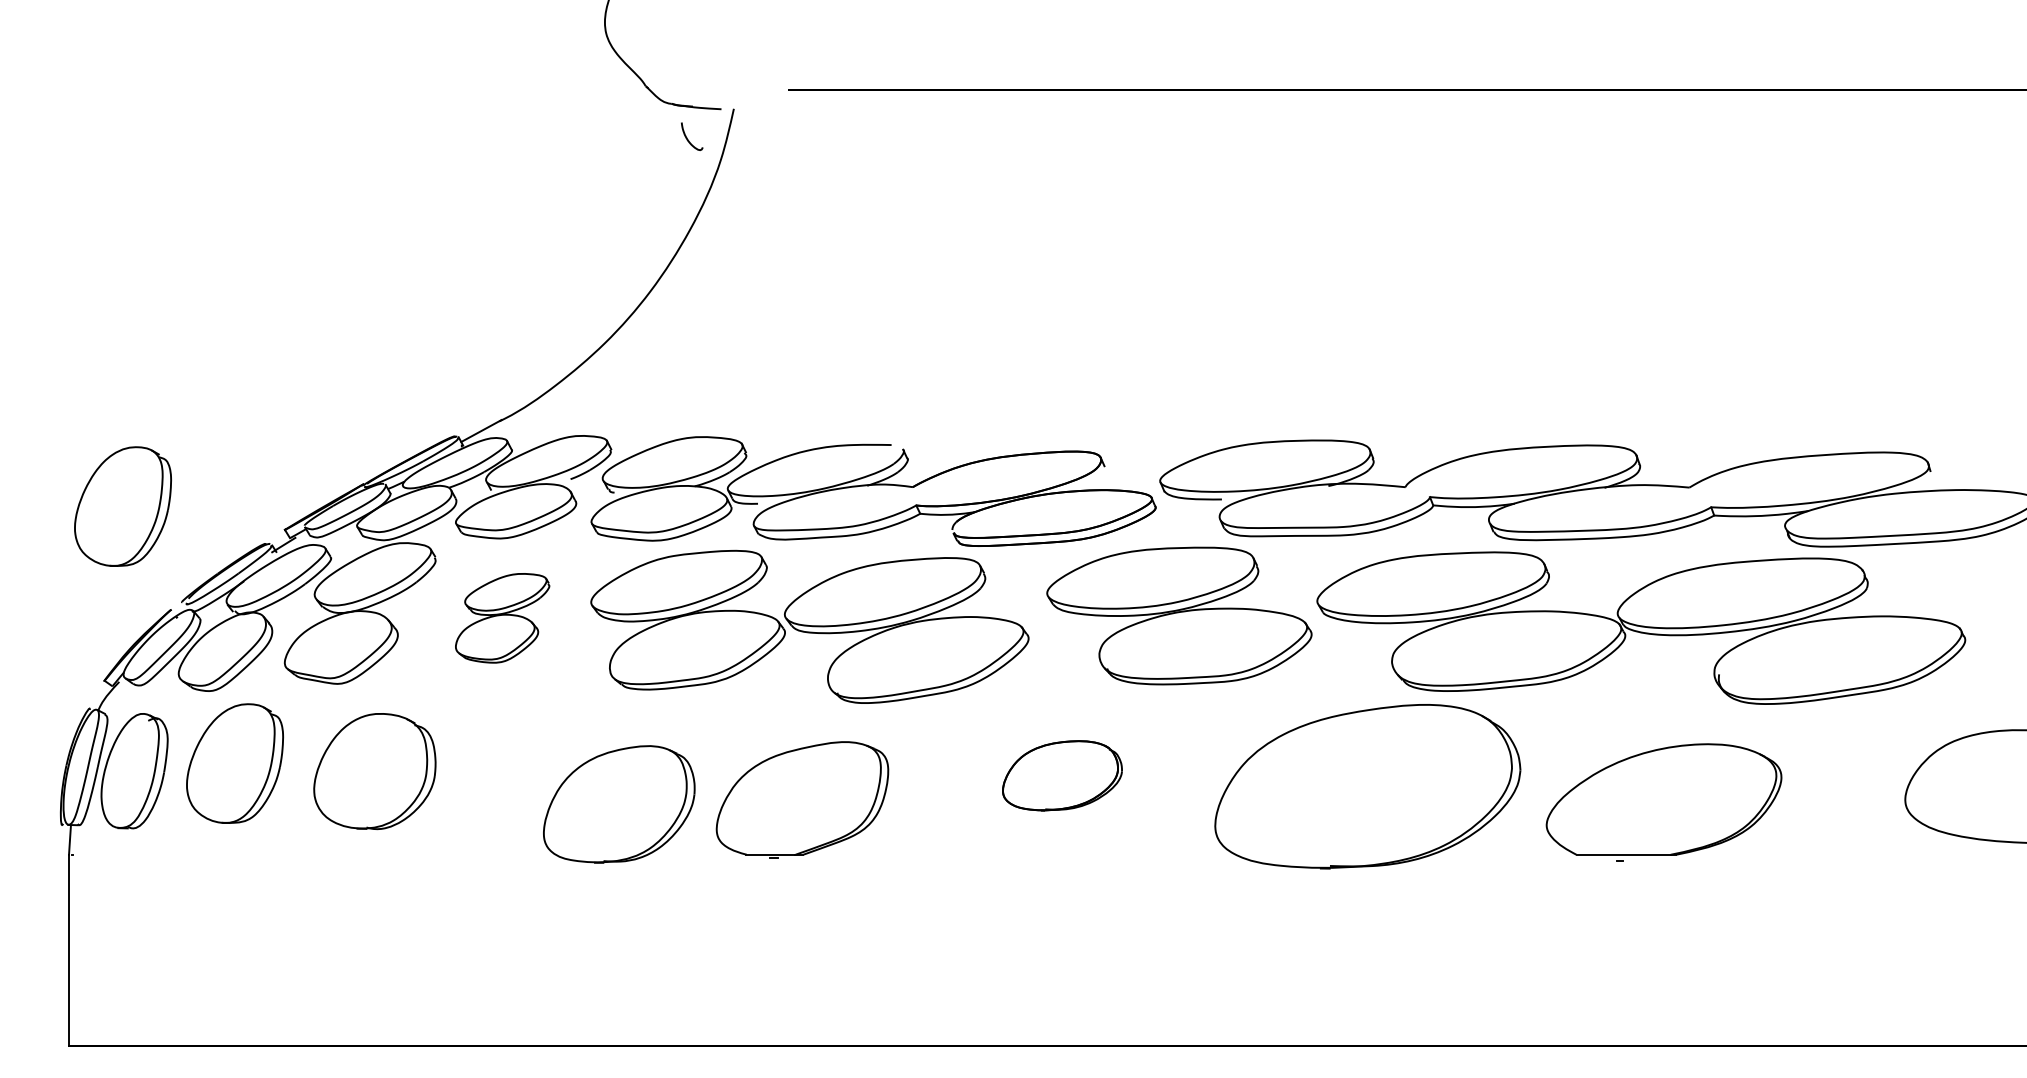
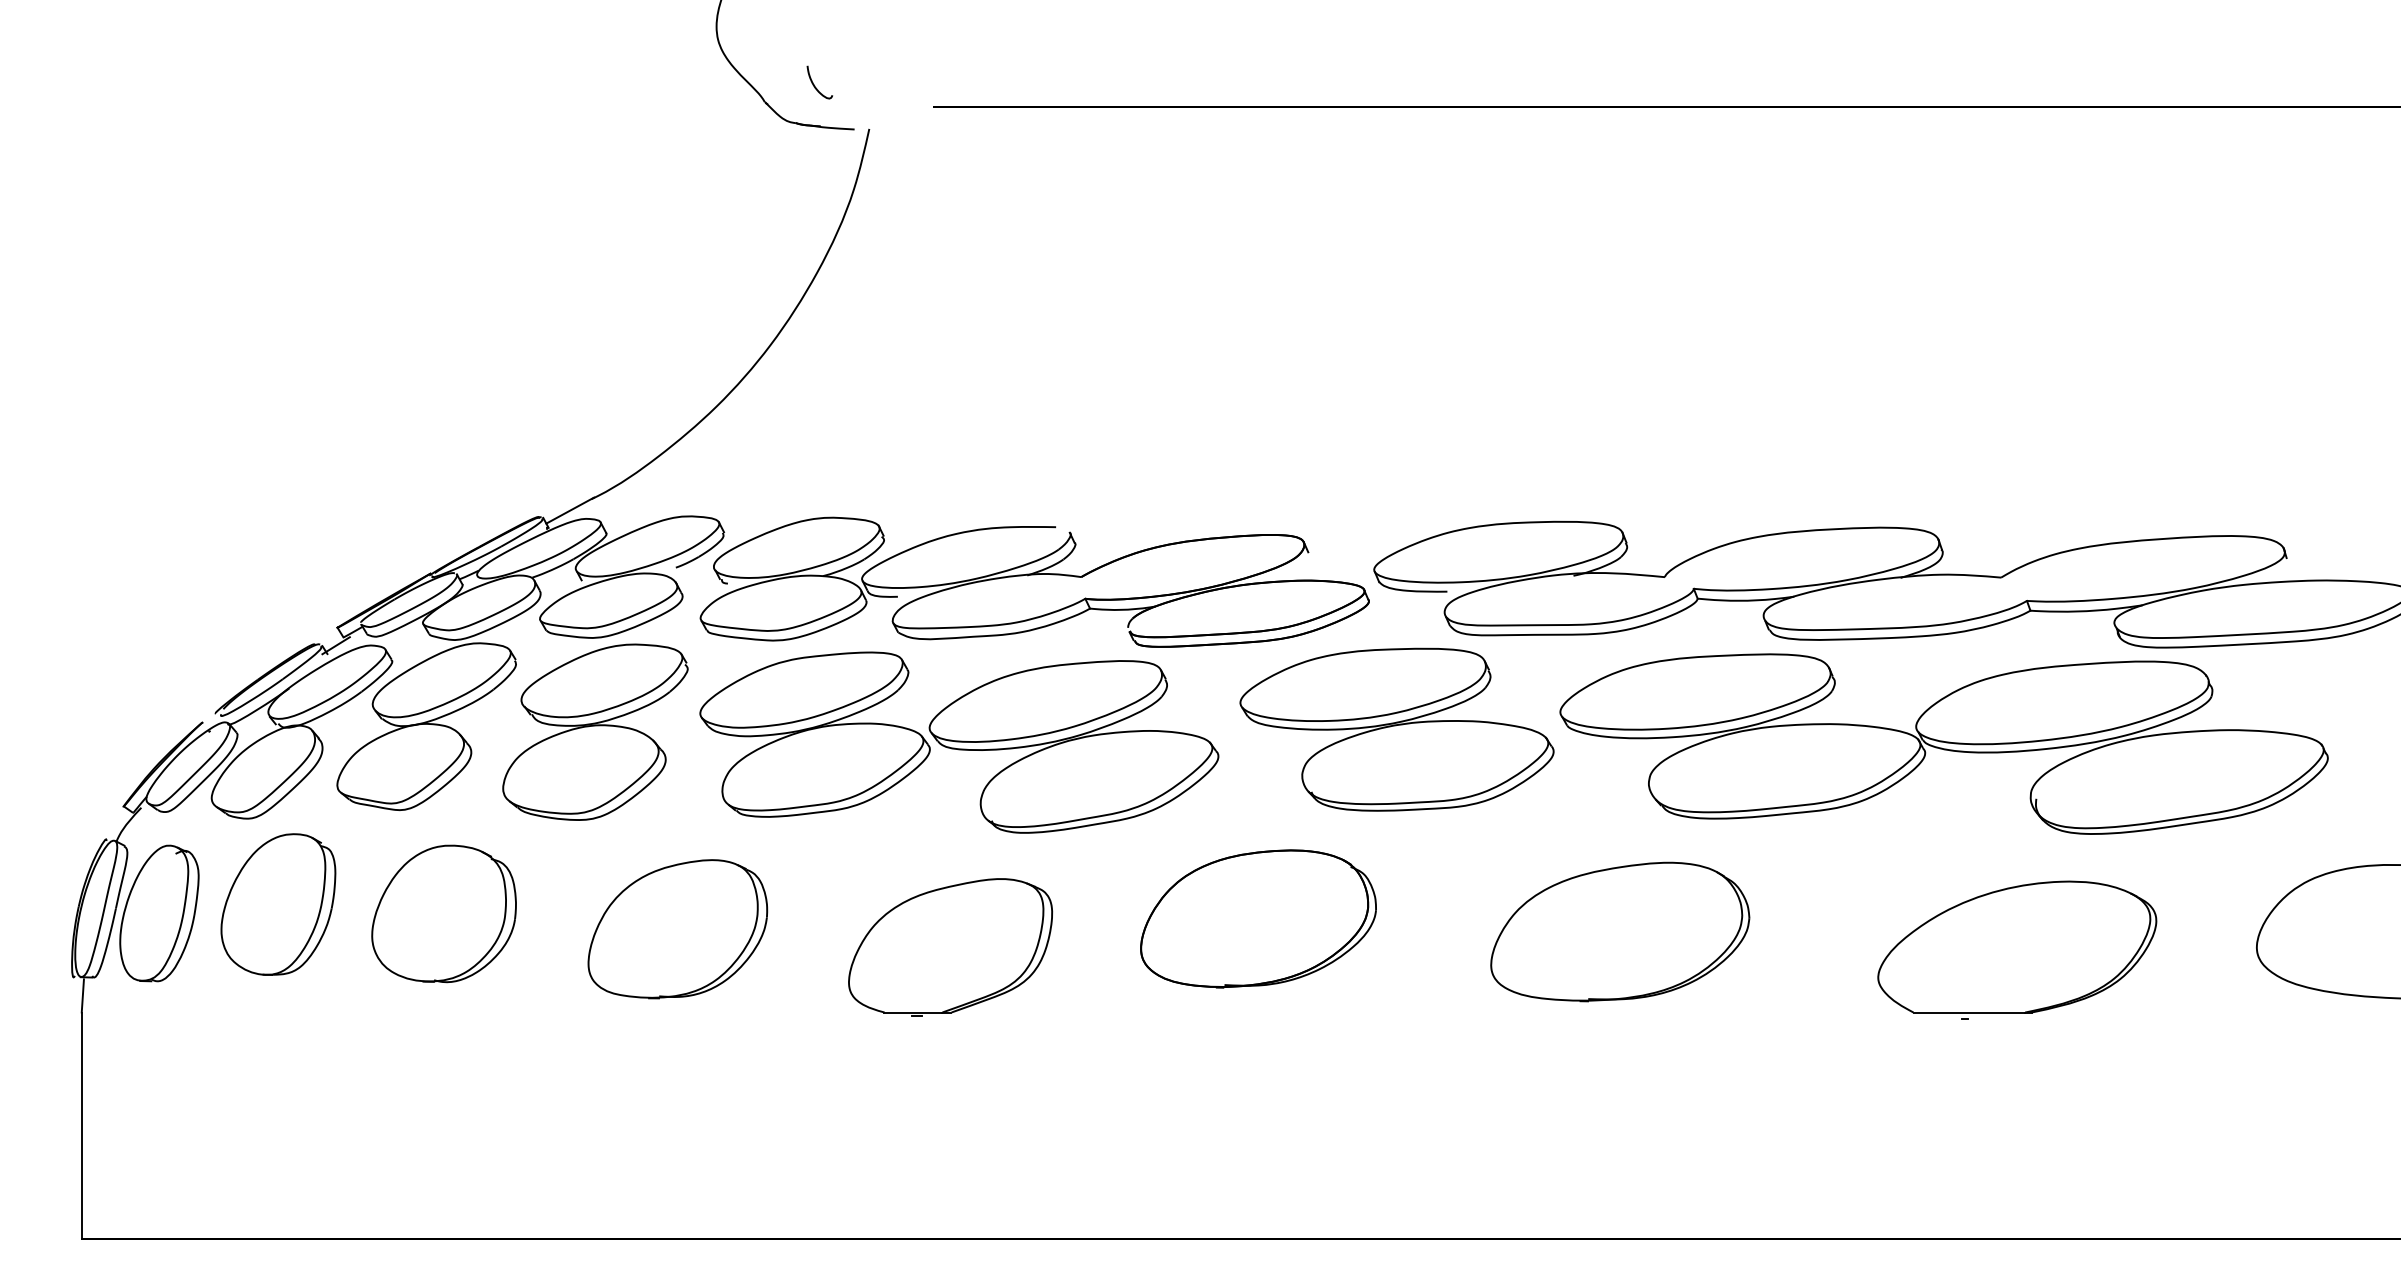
curve: (688, 139) -> (815, 85), moved
part: (122, 506) -> (145, 600), removed
part: (502, 618) -> (595, 732), size x1.67
part: (1062, 775) -> (1258, 918), size x1.67
part: (1367, 786) -> (1619, 931), size x0.71
part: (1663, 802) -> (2016, 950), moved
part: (619, 804) -> (678, 929), moved

